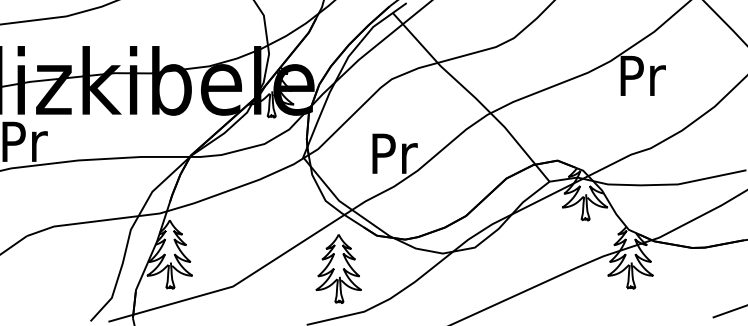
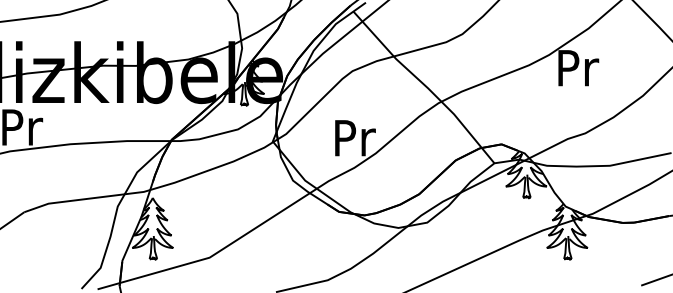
part: (338, 268) -> (304, 241), removed

